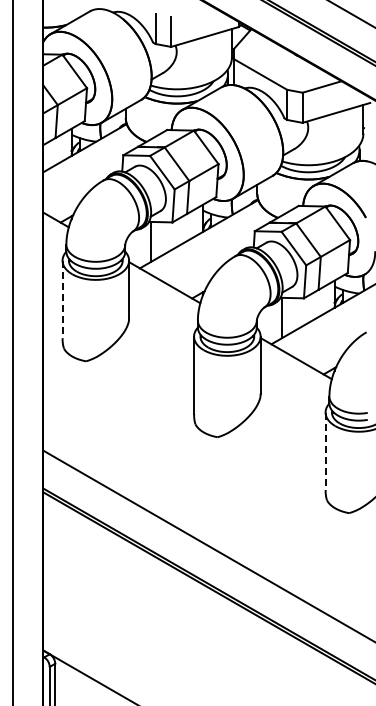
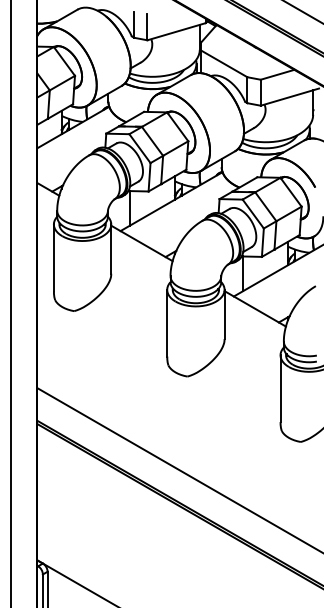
line: (62, 299) -> (53, 257), dashed -> solid
line: (325, 451) -> (280, 388), dashed -> solid

